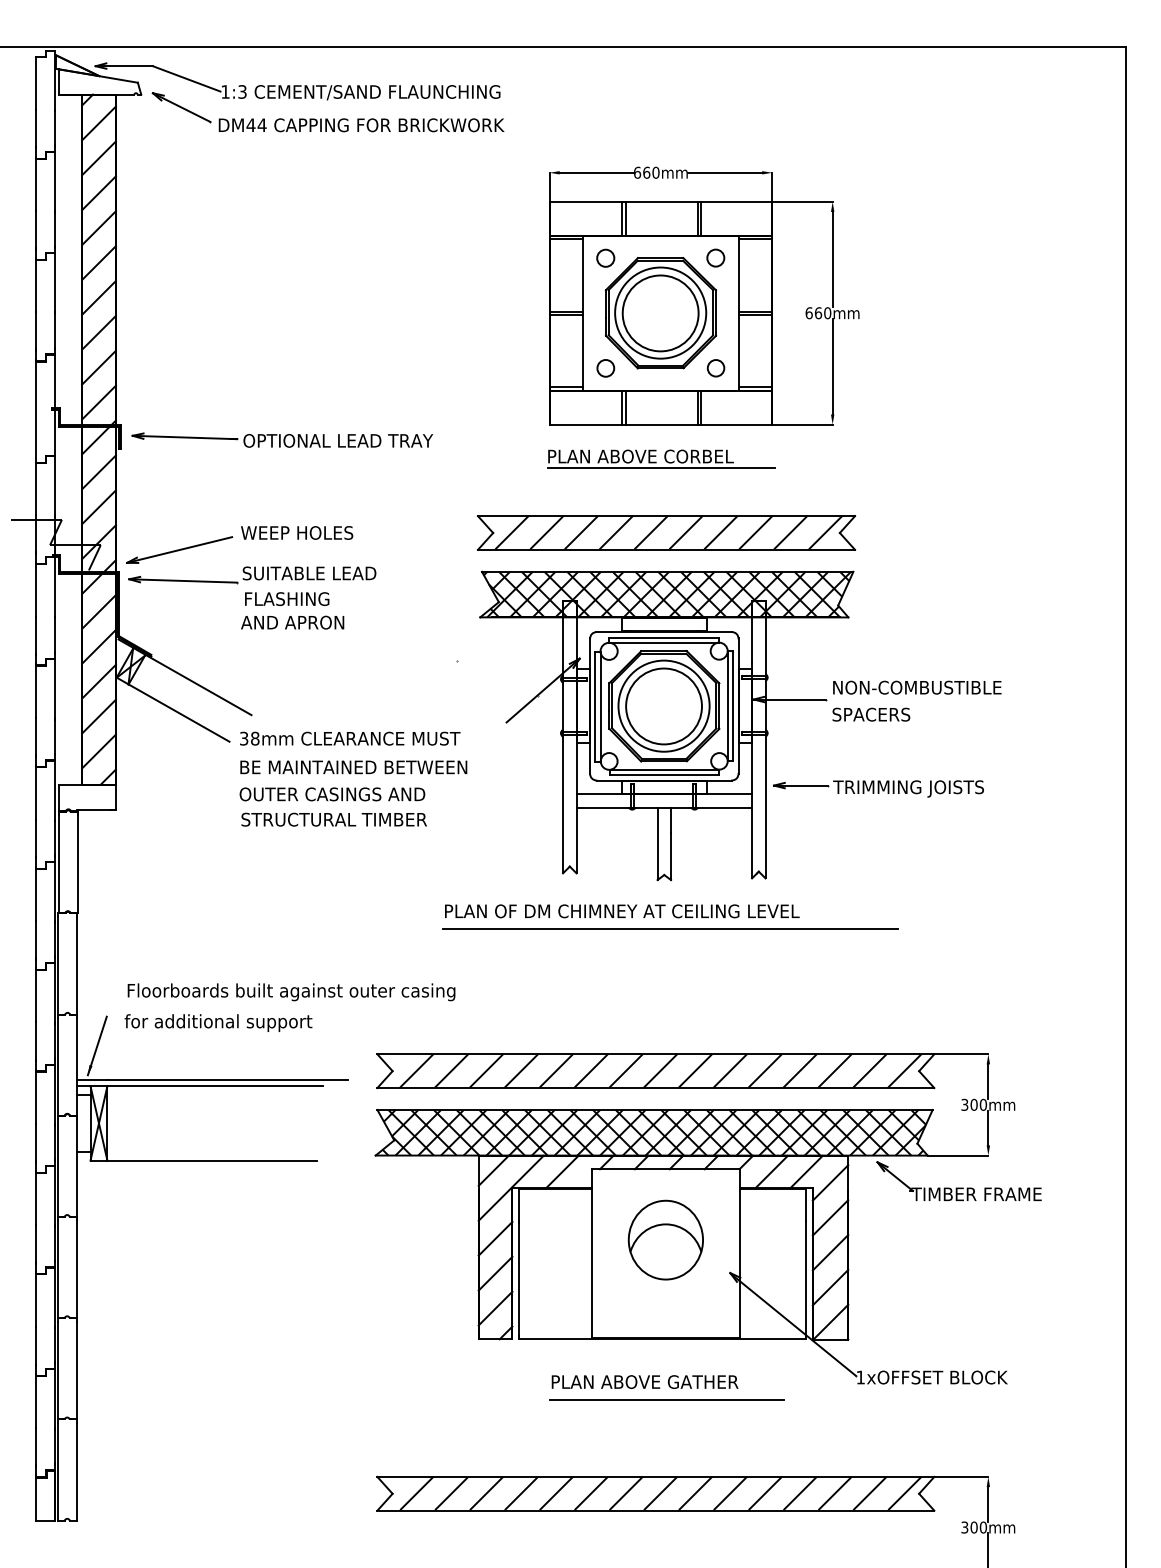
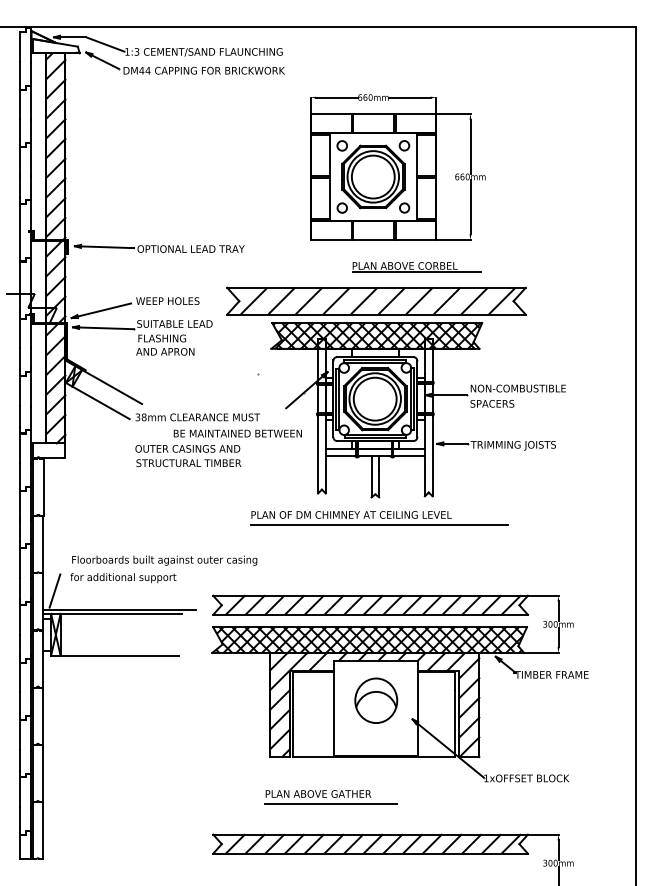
part: (661, 459) -> (416, 267), moved
part: (666, 531) -> (376, 300), size x1.4
text: (353, 767) -> (237, 433), moved
part: (666, 1388) -> (330, 797), moved

